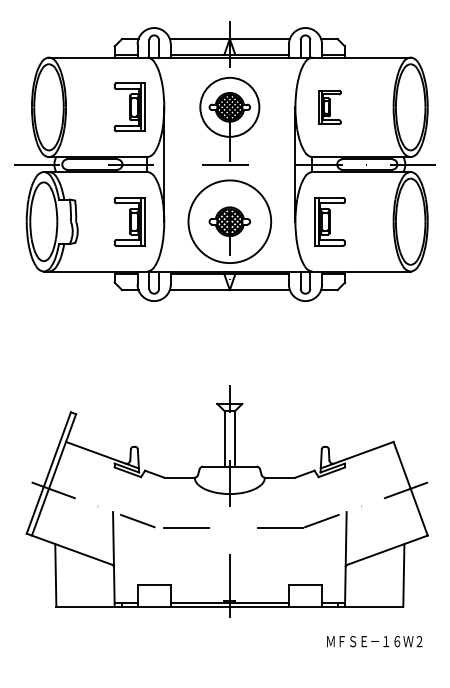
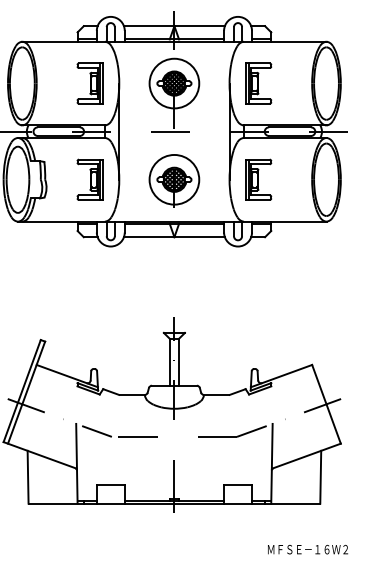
part: (329, 107) -> (258, 83), size x1.43
circle: (229, 221) -> (174, 179), size x0.71
text: (374, 641) -> (307, 549), moved

